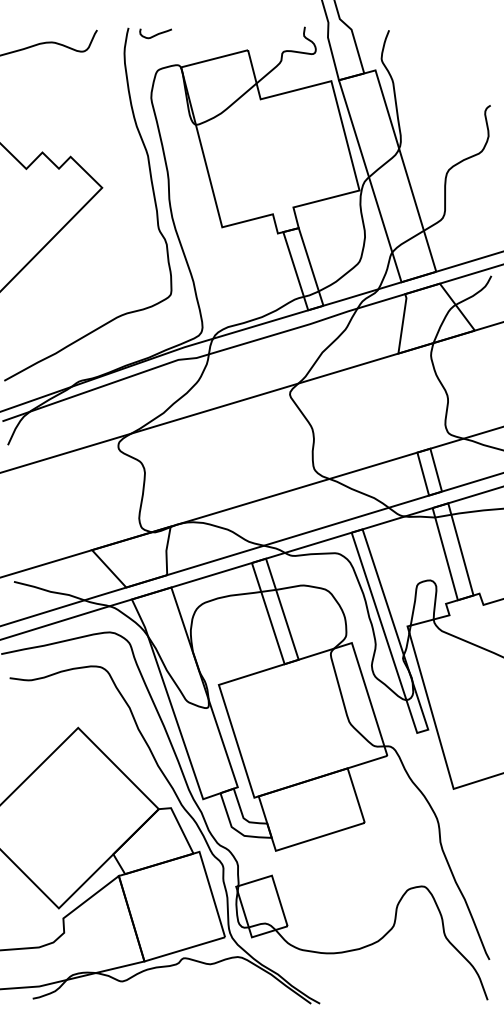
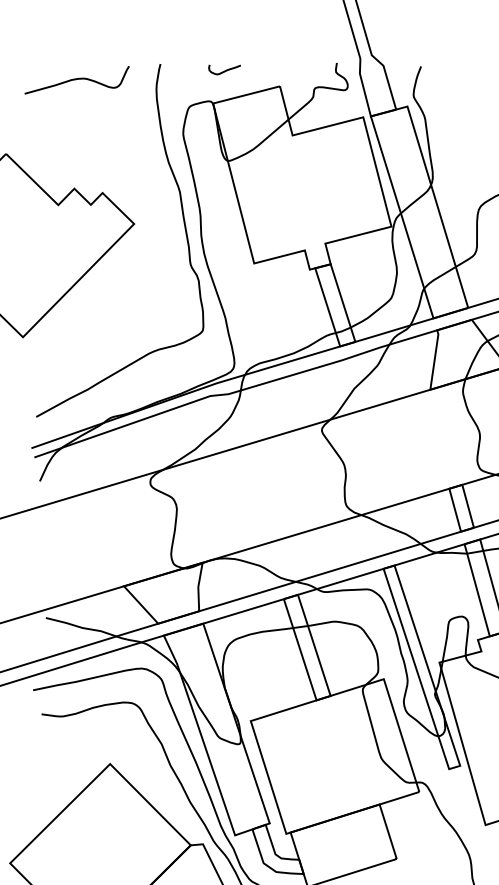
curve: (155, 34) -> (224, 70), moved

